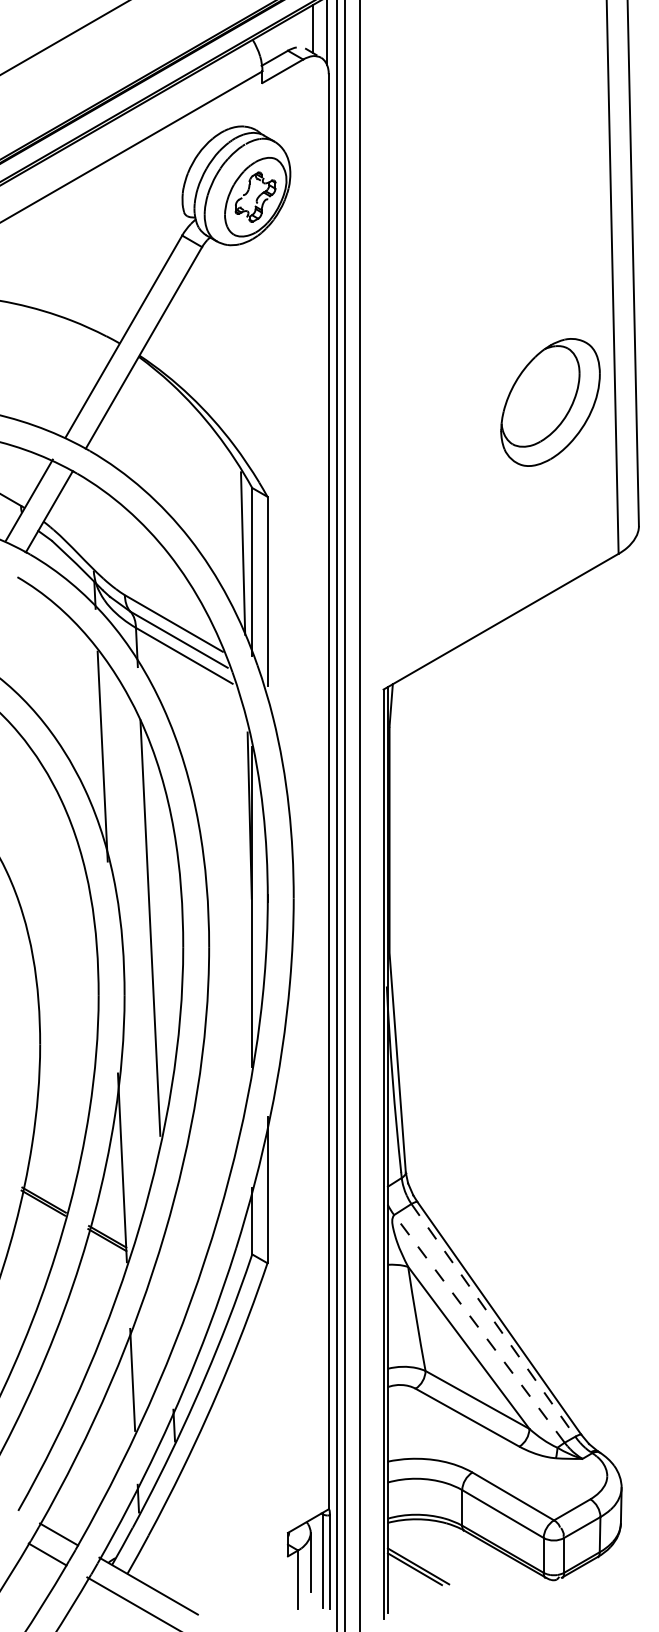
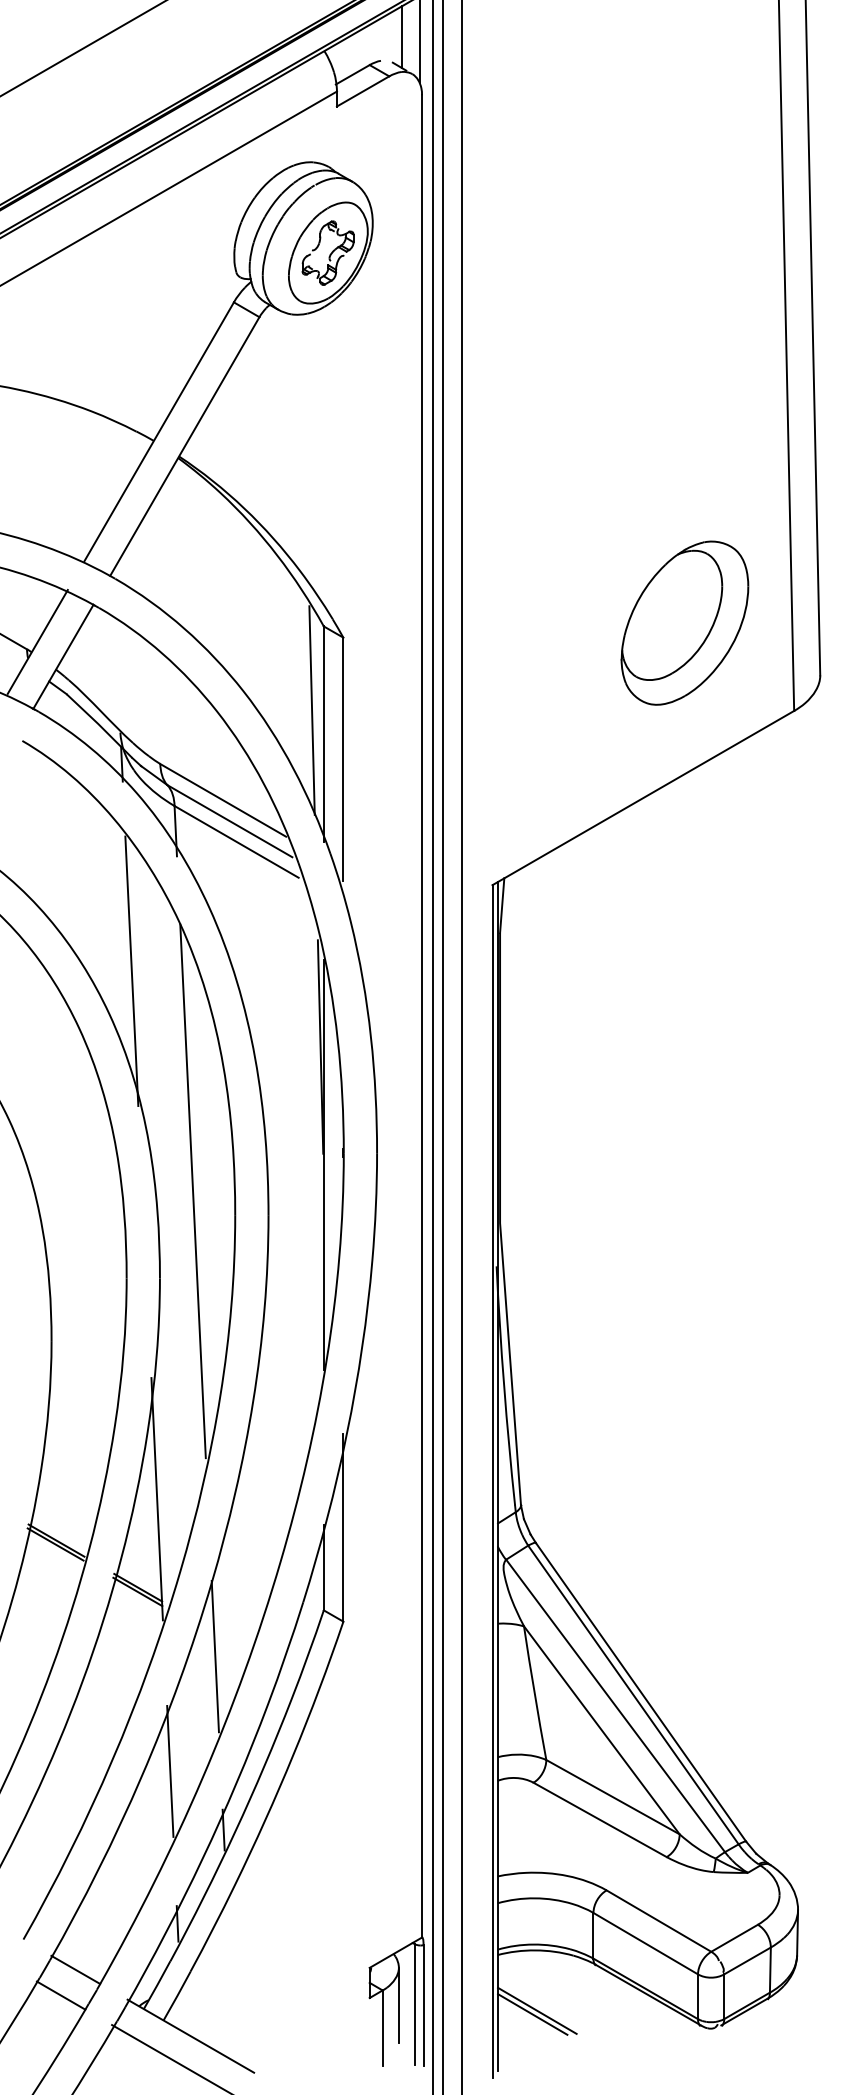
part: (550, 402) -> (684, 623), moved
line: (167, 1290) -> (215, 1656), added
line: (493, 1320) -> (633, 1695), dashed -> solid
line: (479, 1328) -> (615, 1705), dashed -> solid

